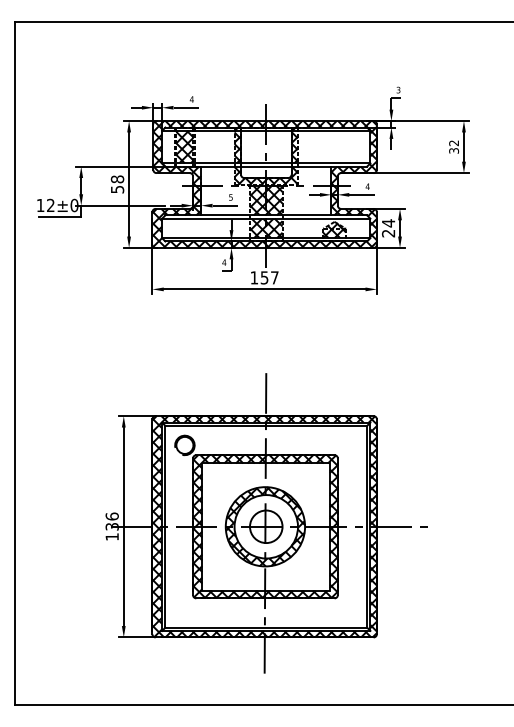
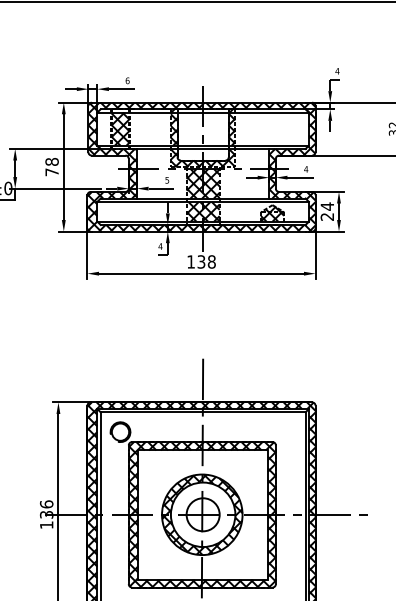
text: (398, 89) -> (337, 70), 3 -> 4
text: (191, 99) -> (127, 80), 4 -> 6
text: (117, 189) -> (52, 172), 58 -> 78
text: (269, 277) -> (206, 261), 157 -> 138

